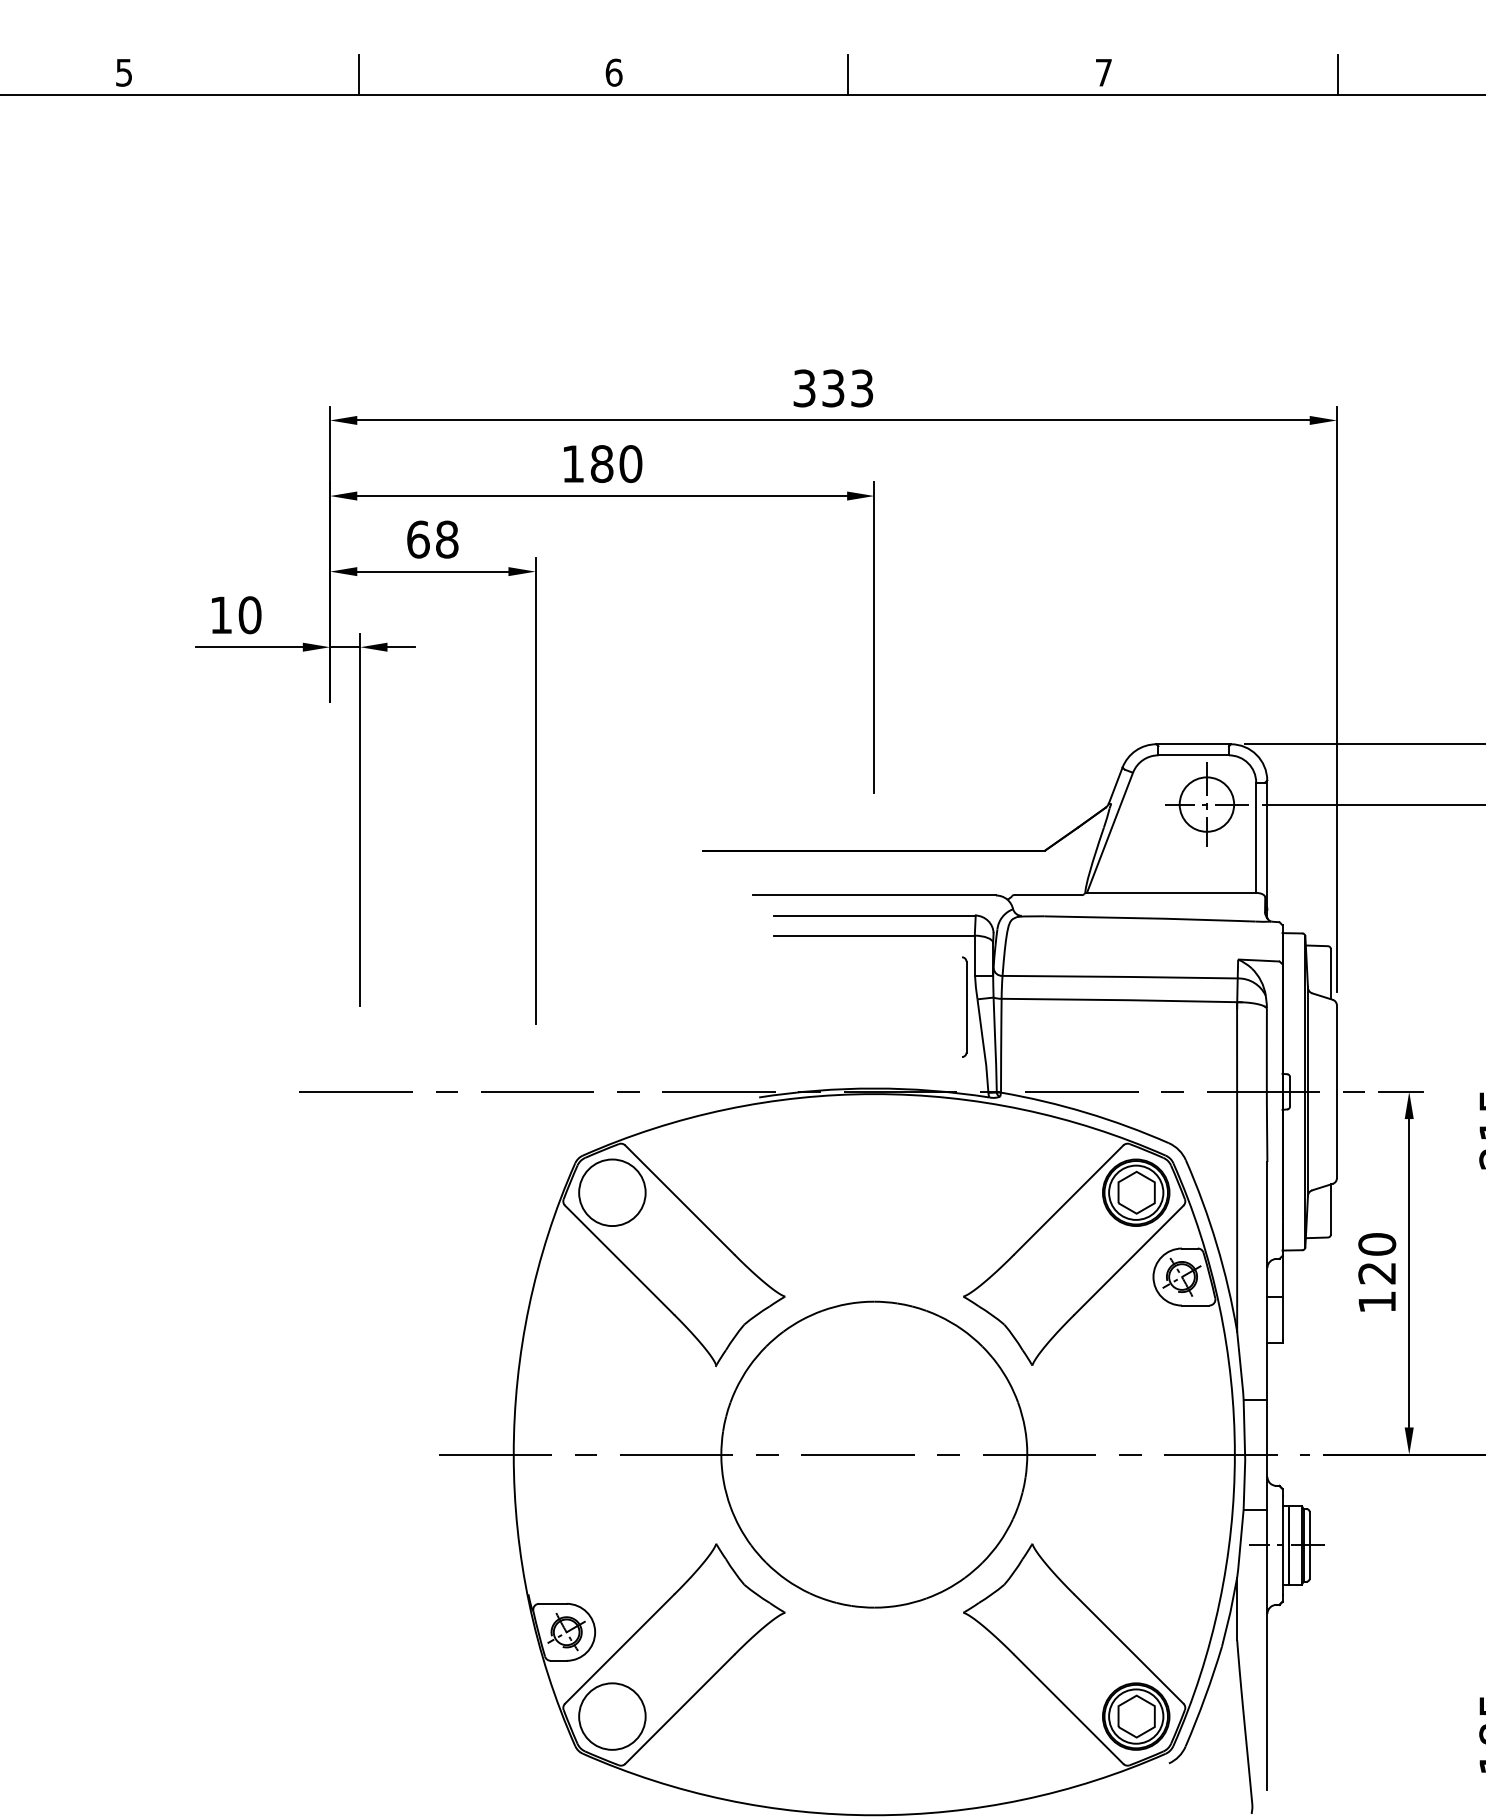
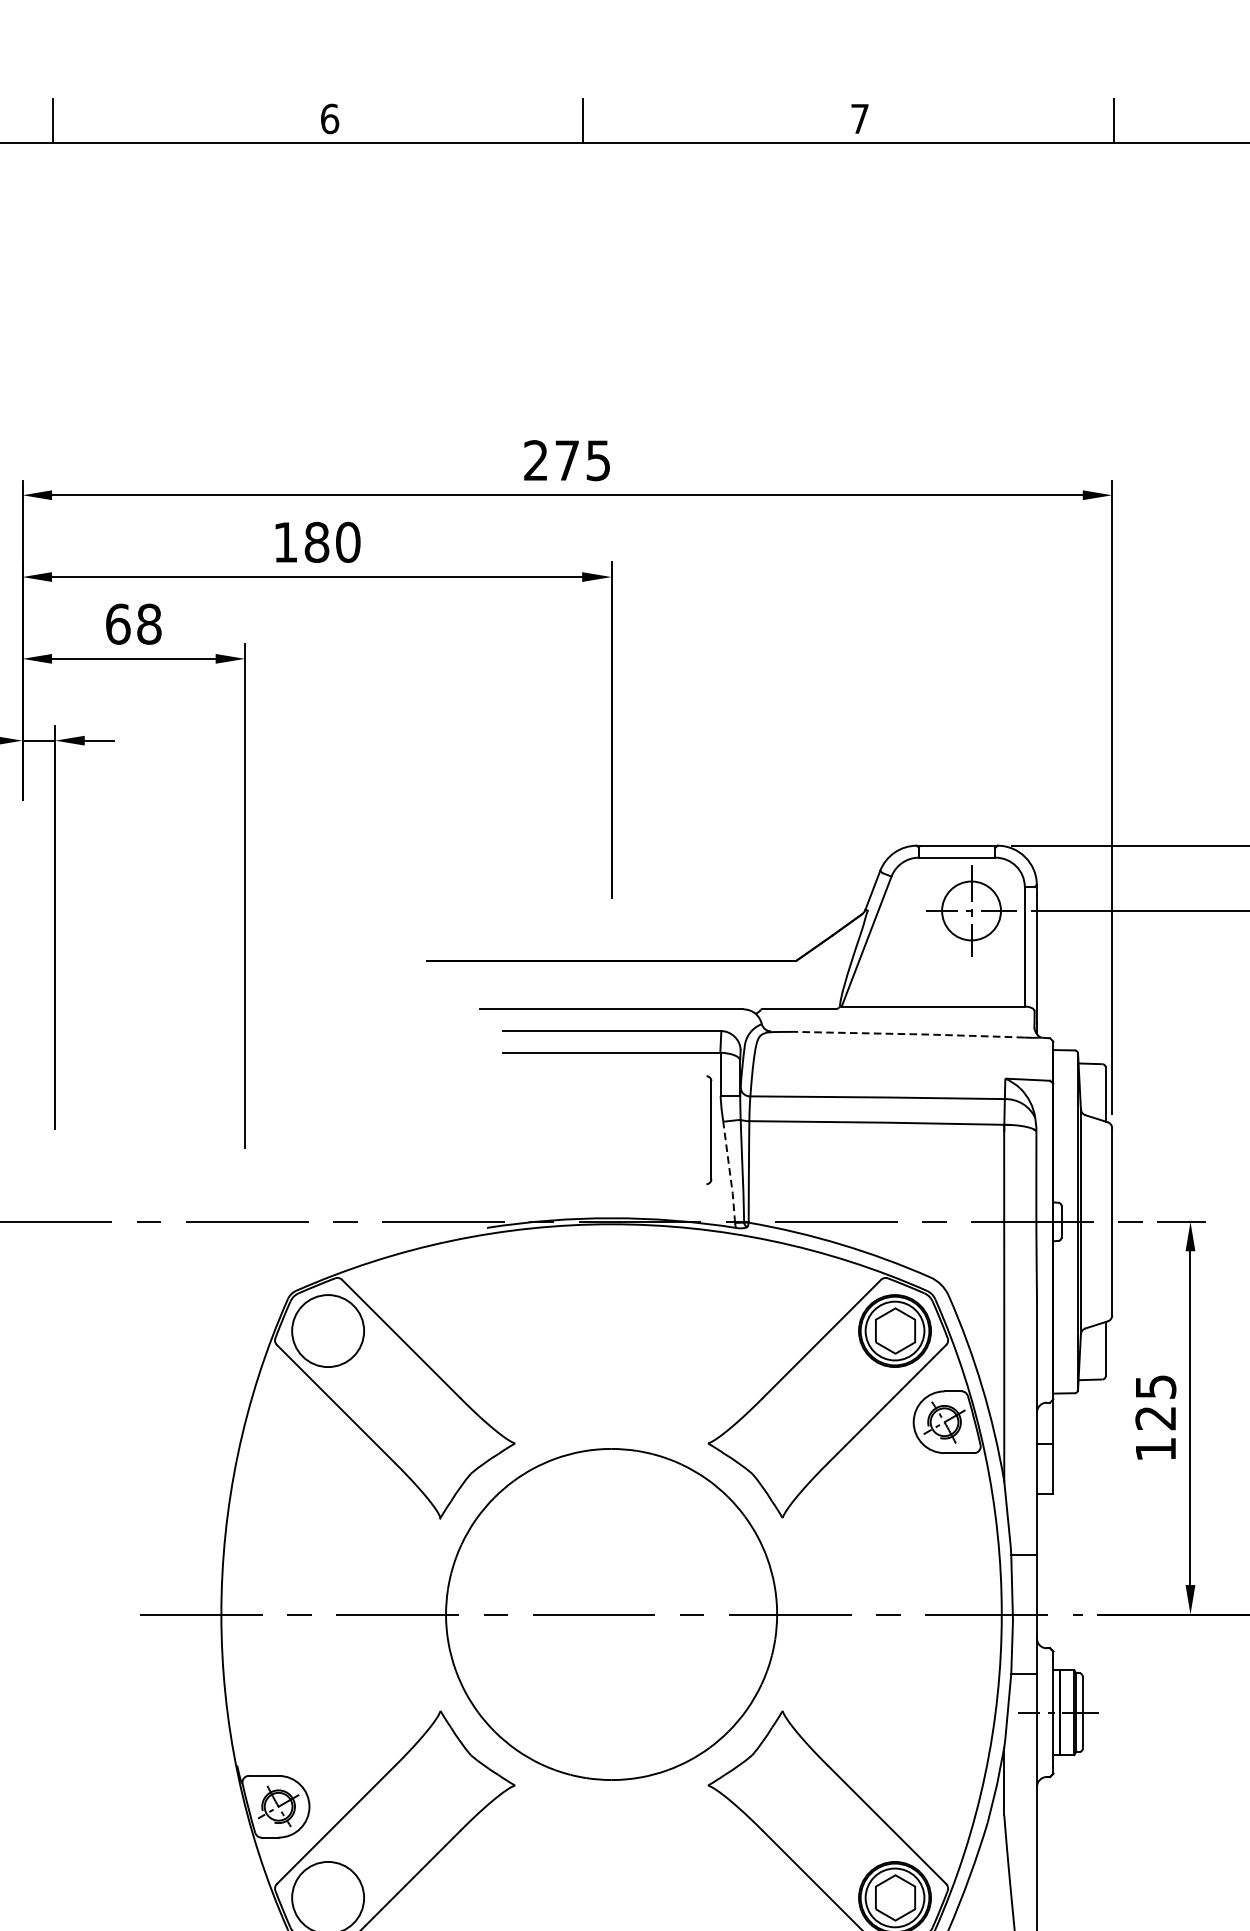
text: (833, 388) -> (567, 460), 333 -> 275
line: (1150, 918) -> (910, 1034), solid -> dashed
line: (983, 1046) -> (729, 1172), solid -> dashed
text: (1377, 1244) -> (1156, 1387), 120 -> 125

